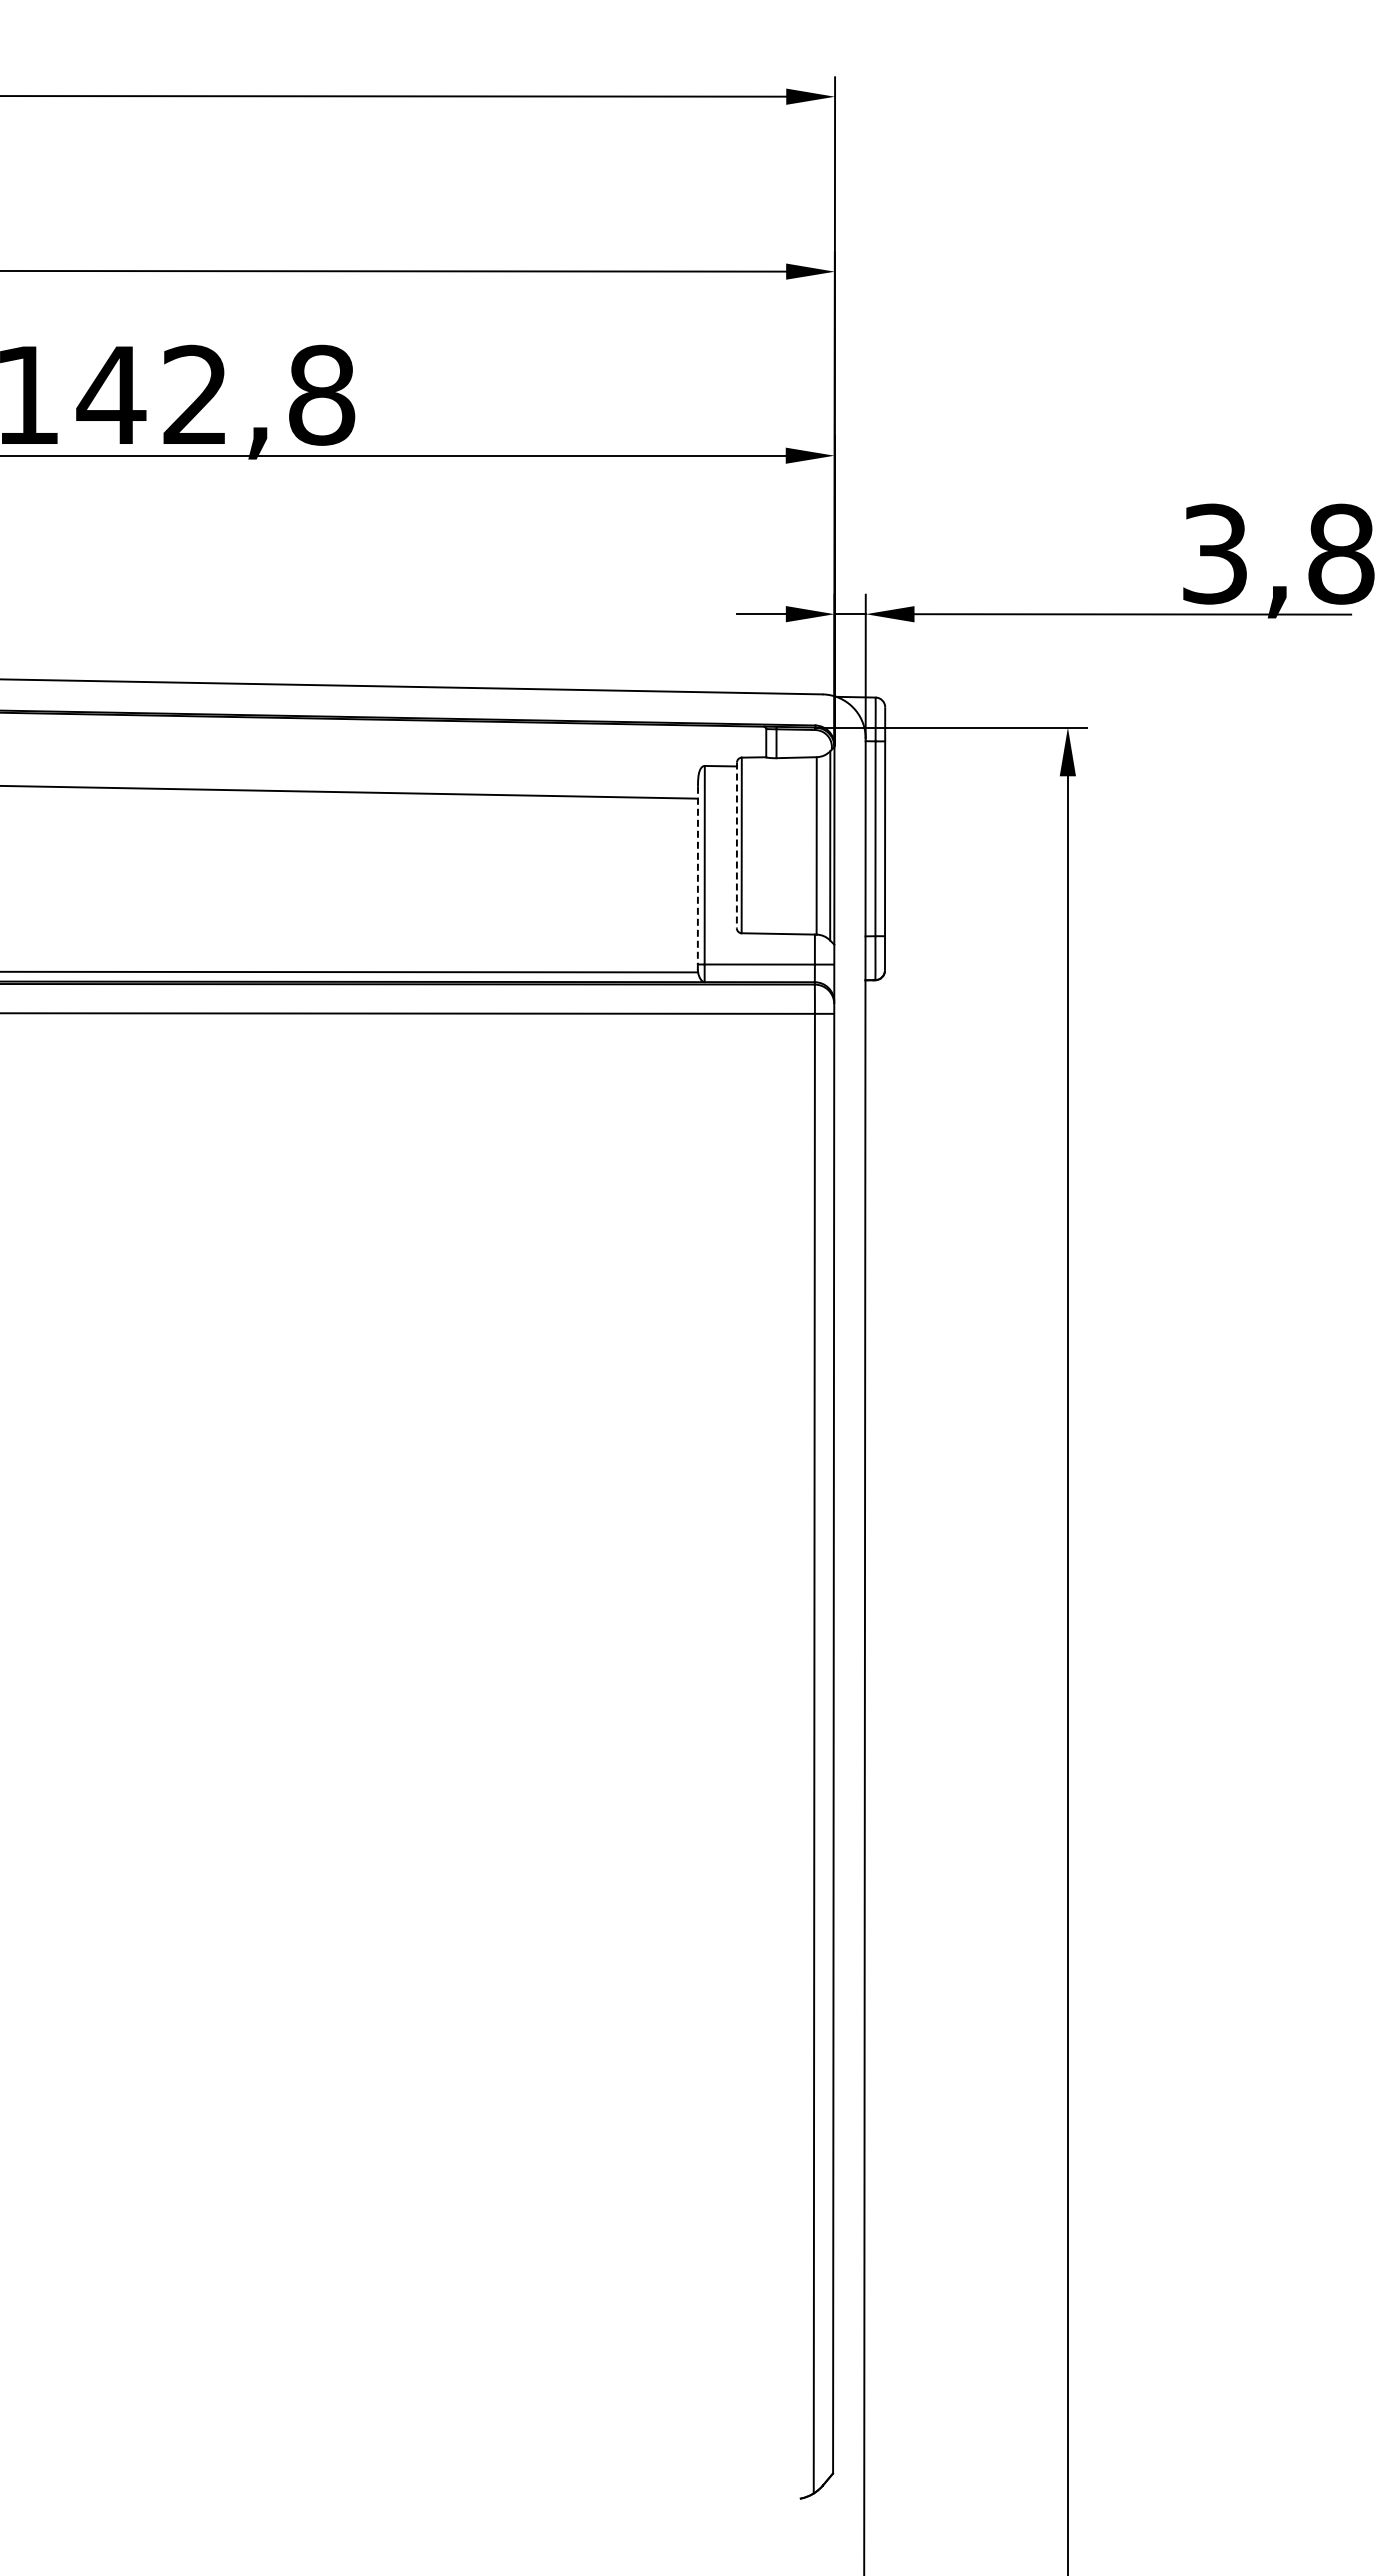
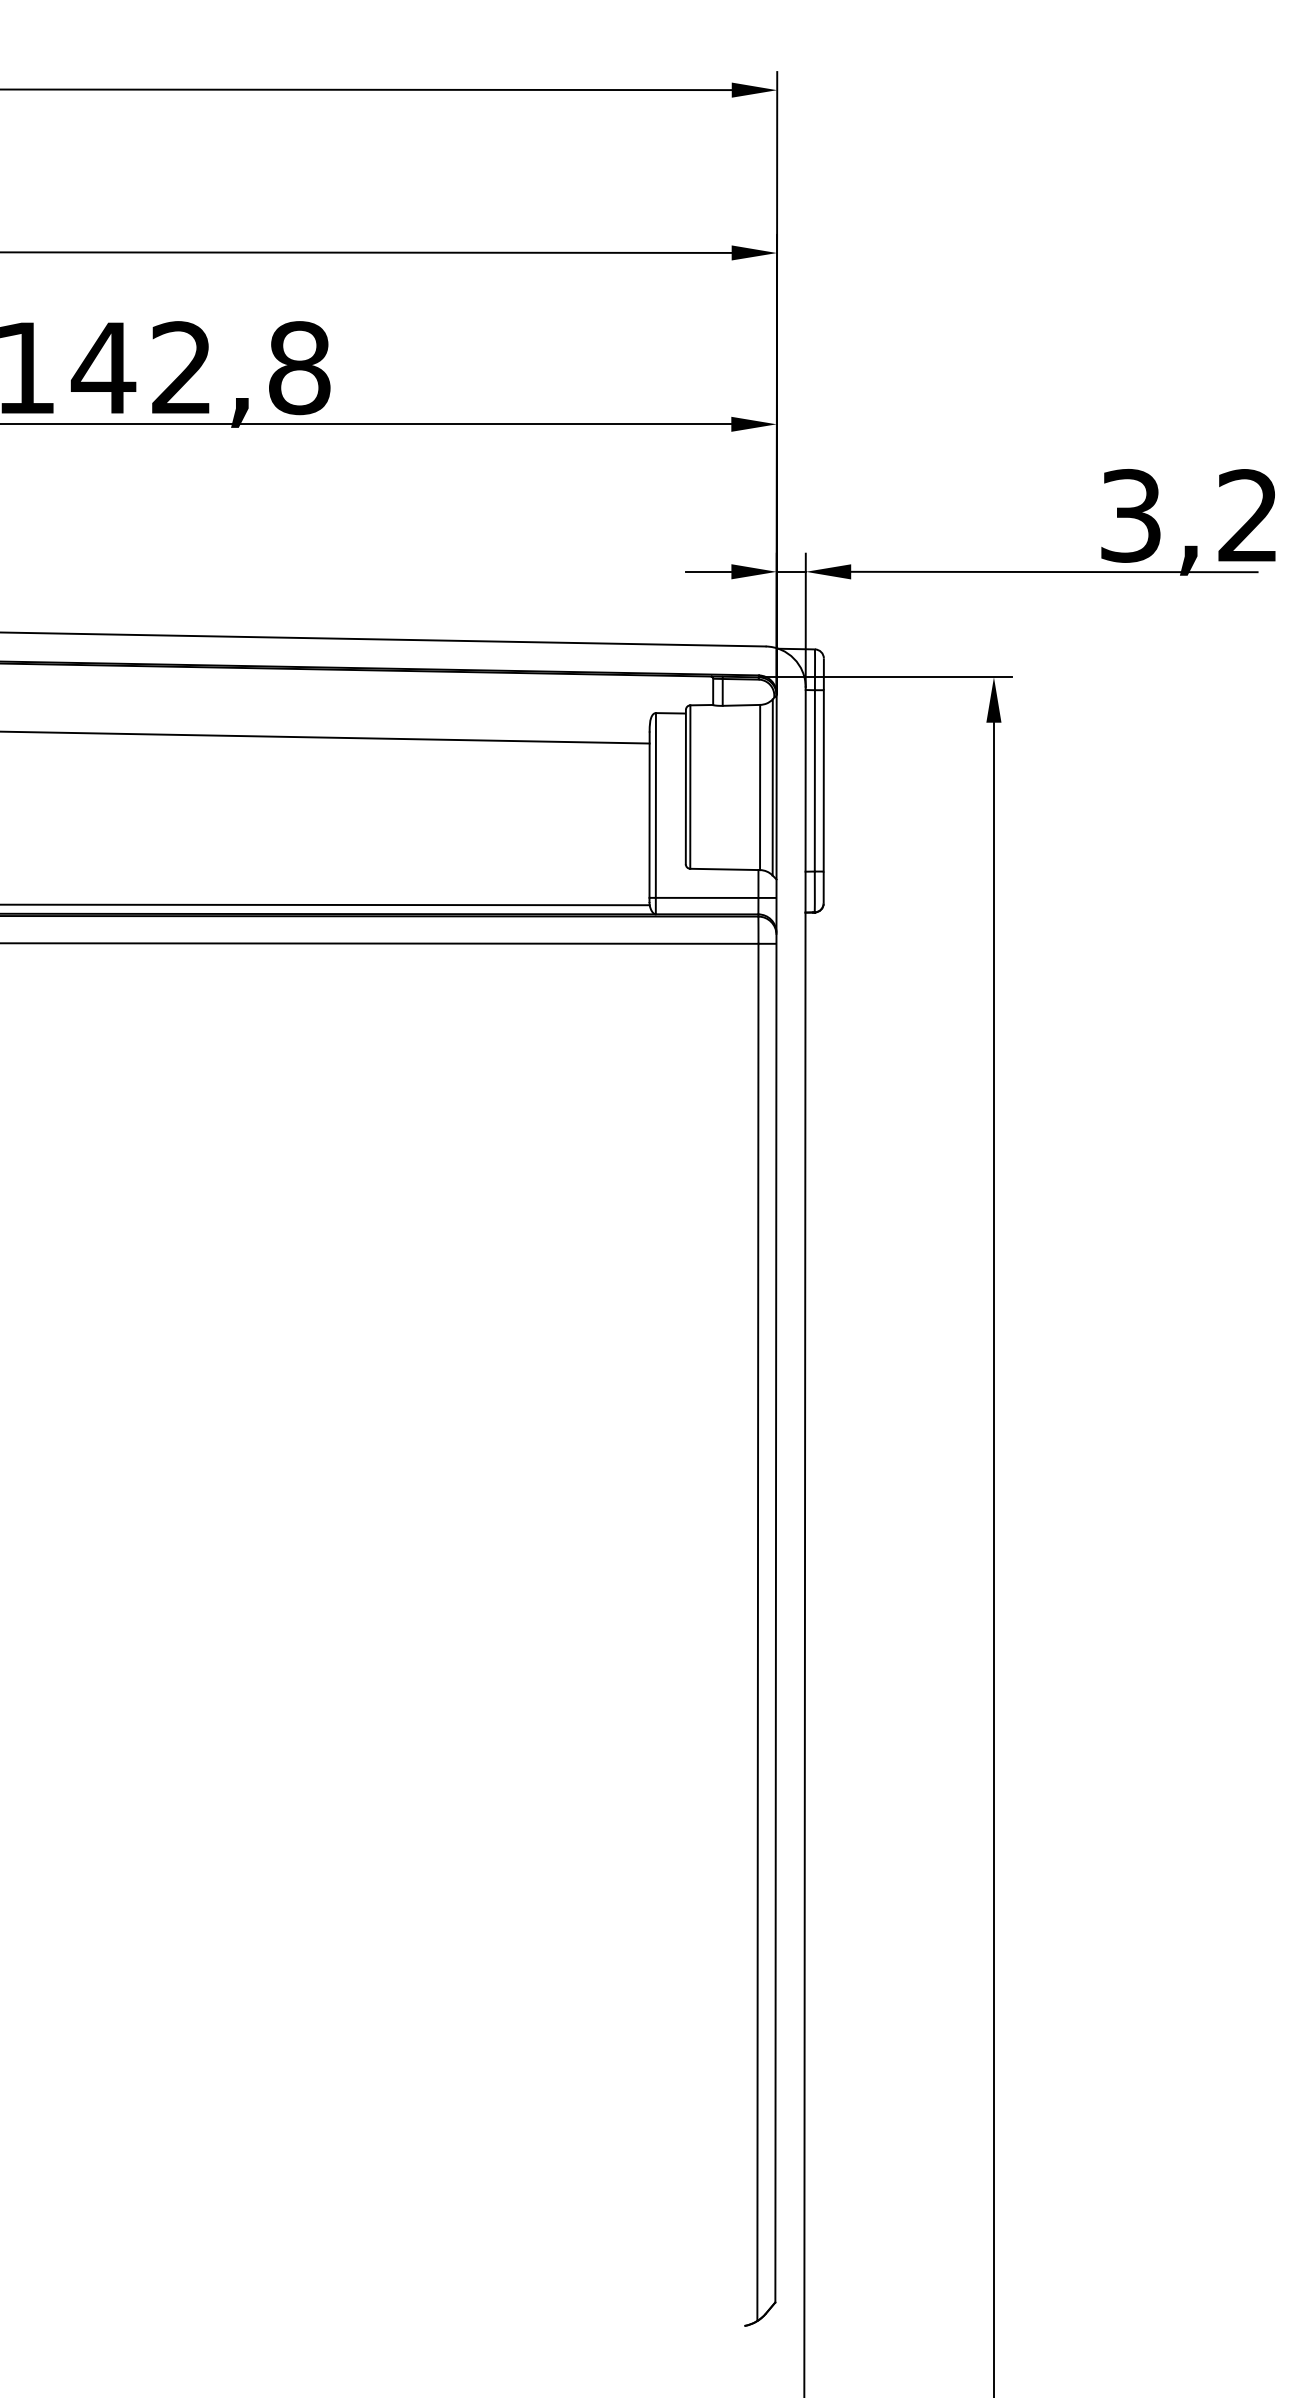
text: (1341, 553) -> (1248, 515), 3,8 -> 3,2
line: (736, 845) -> (685, 787), dashed -> solid
line: (697, 875) -> (649, 815), dashed -> solid

